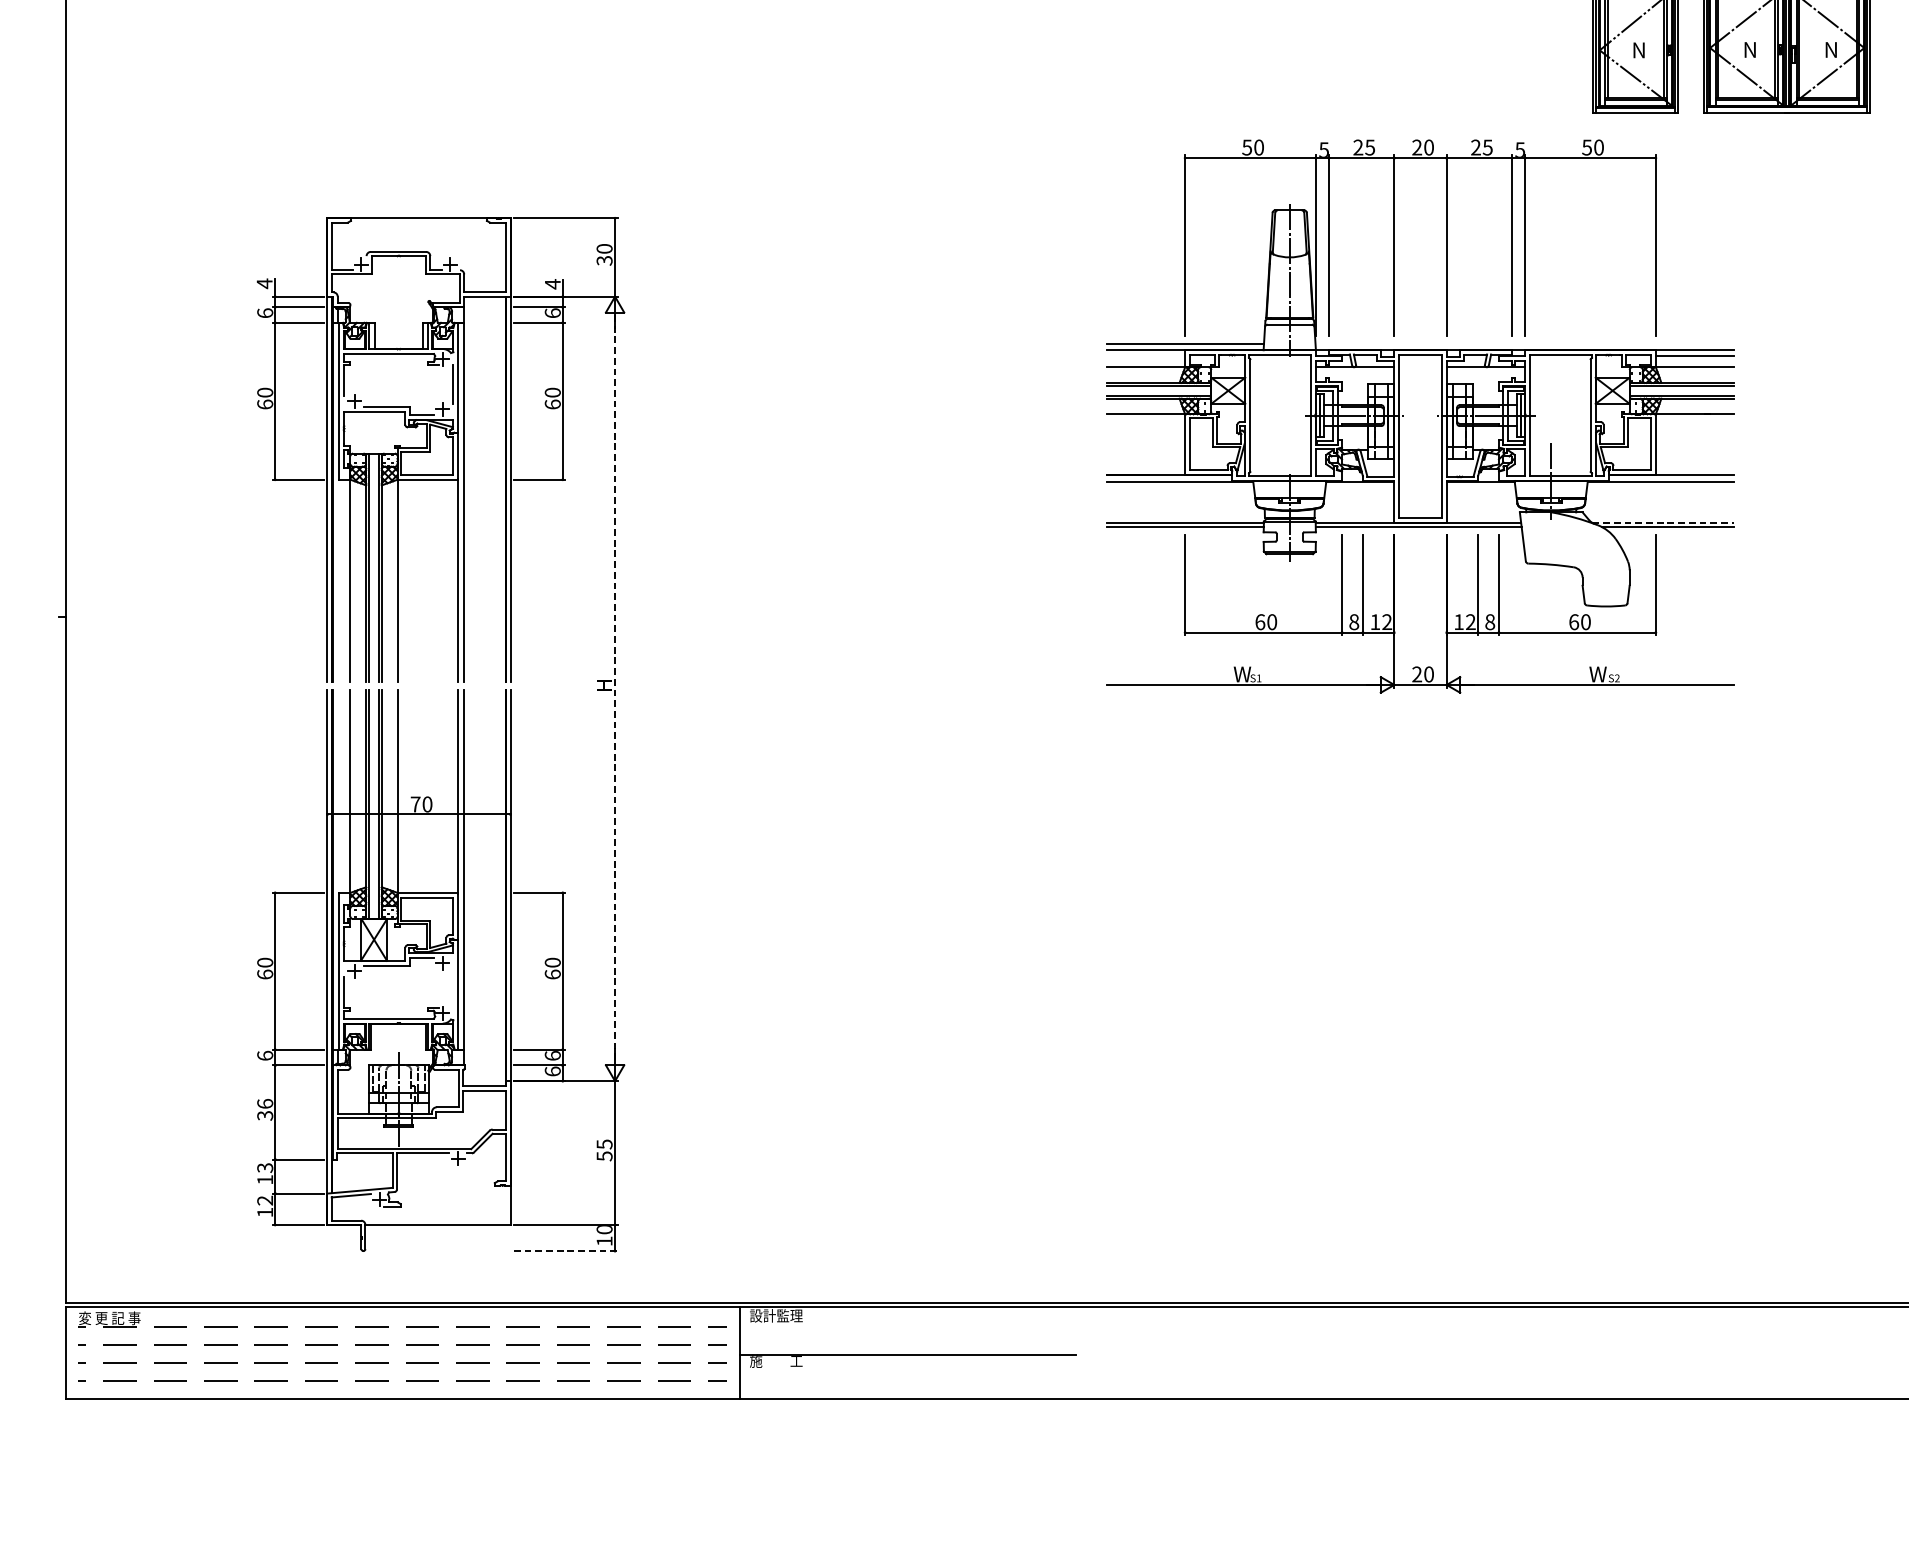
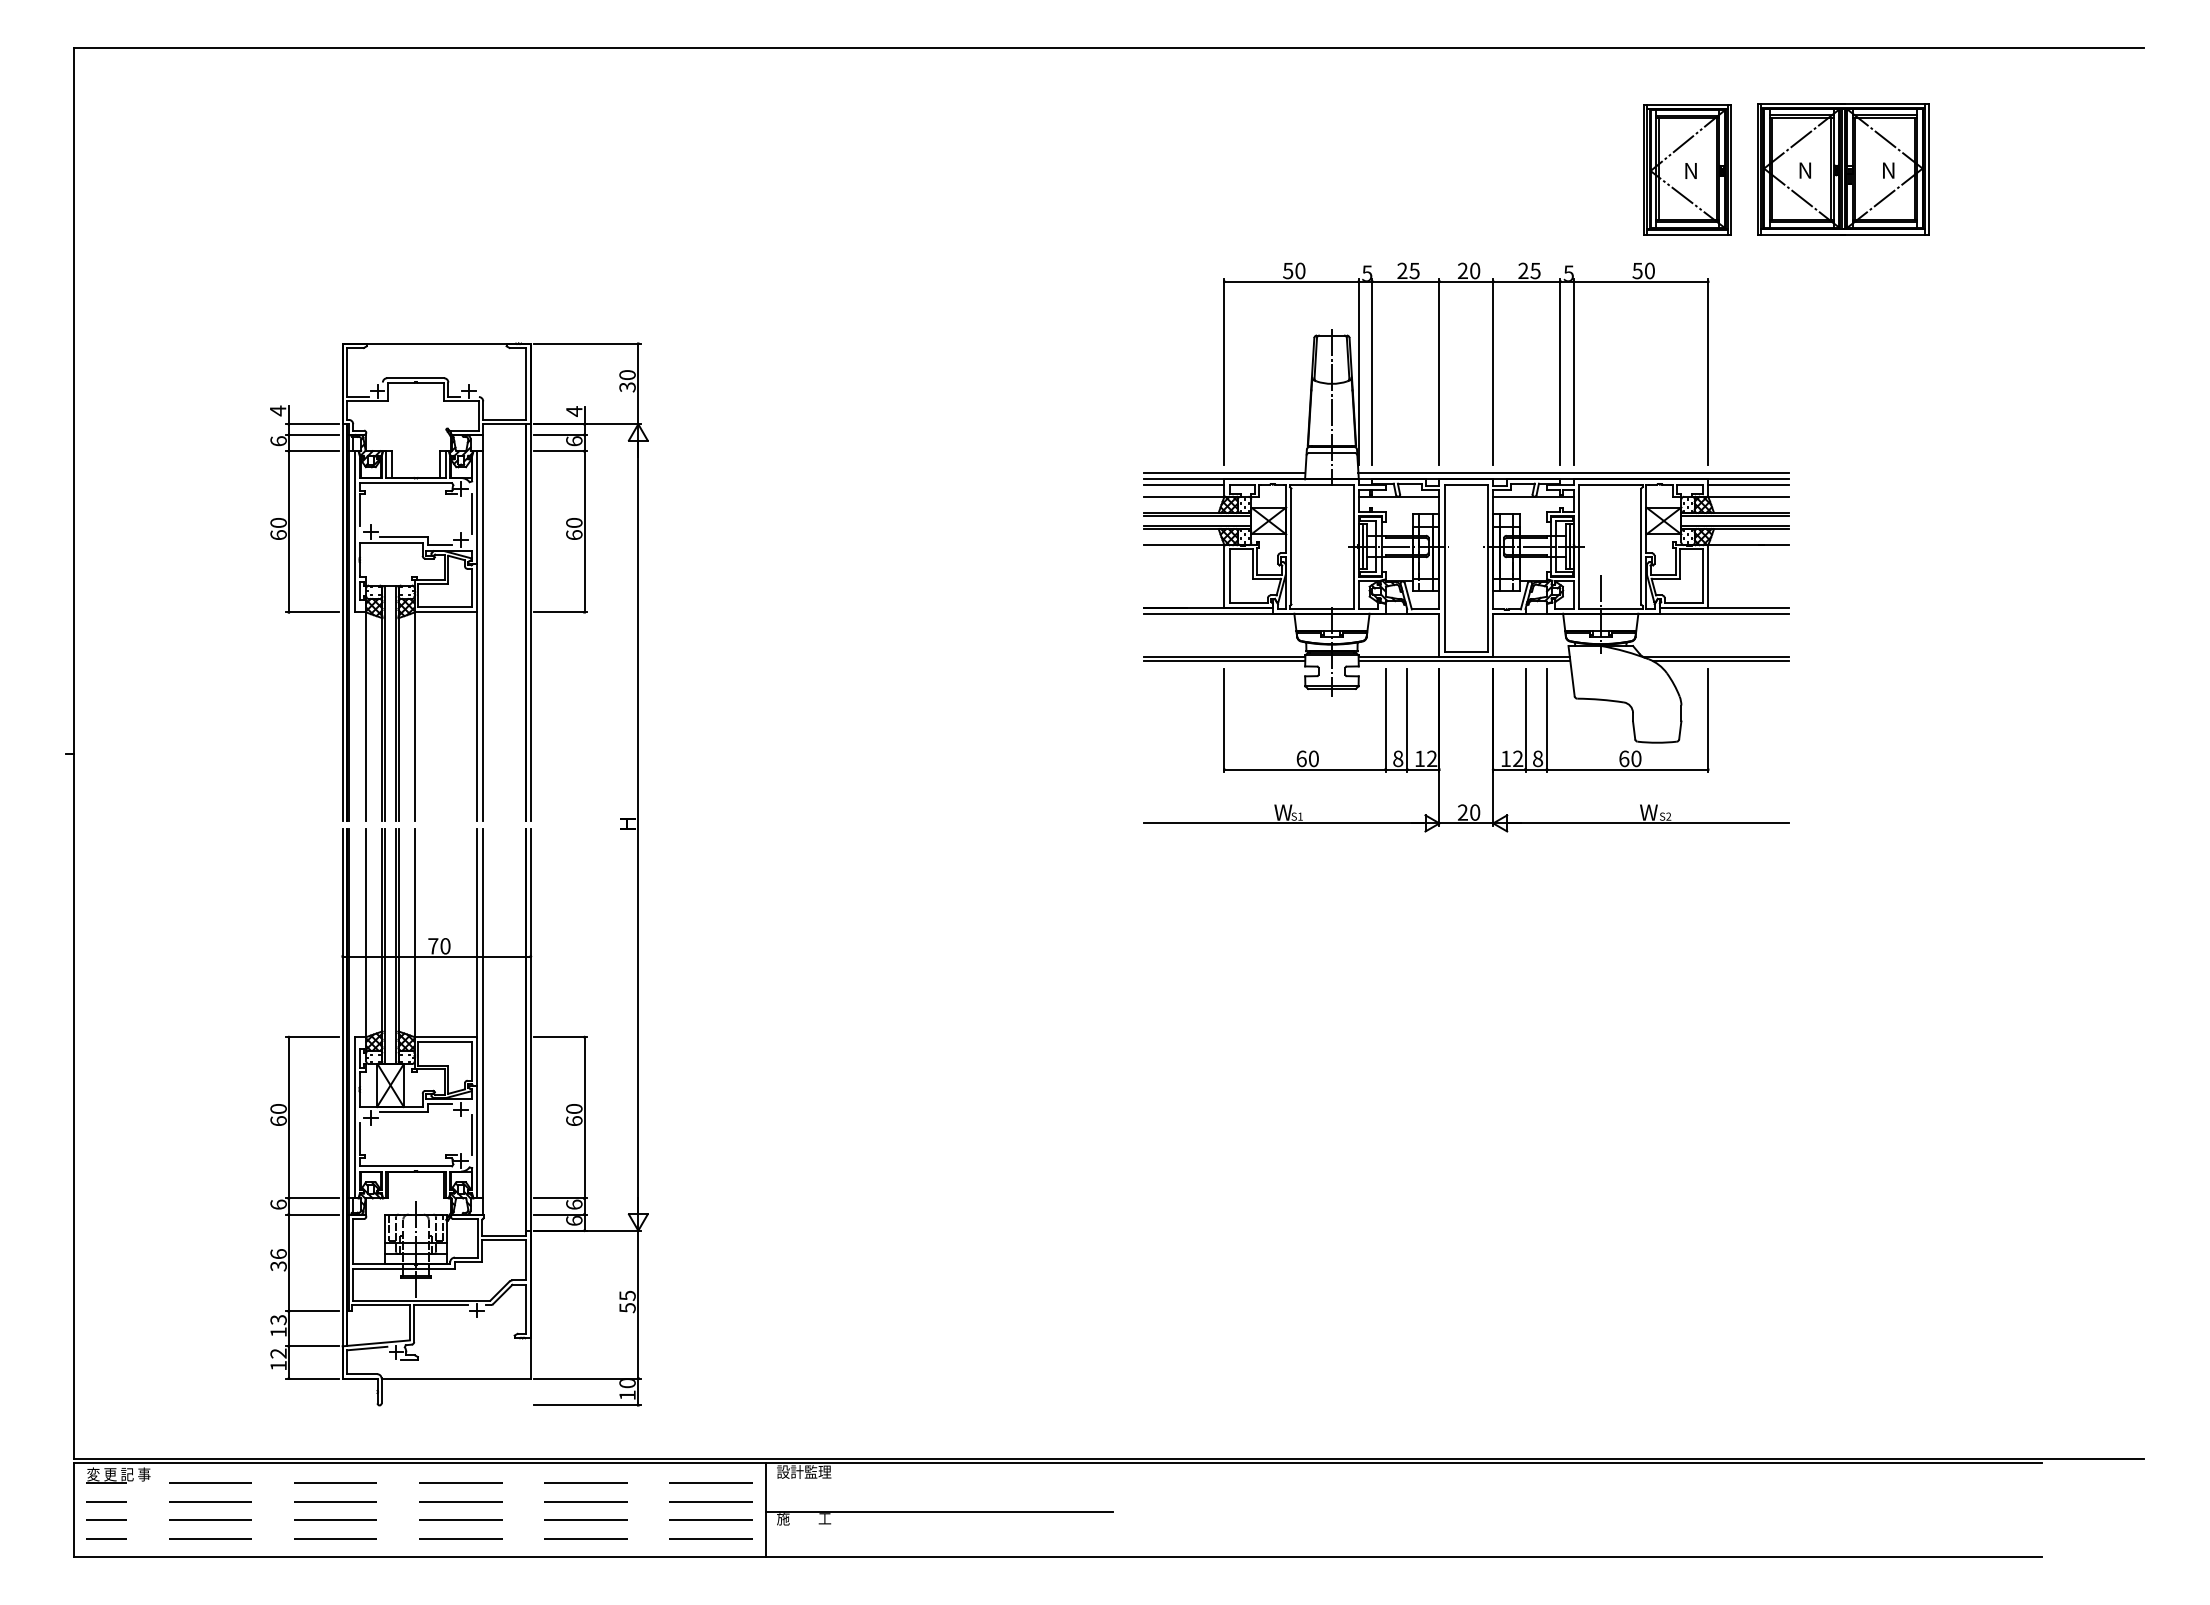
line: (1524, 344) -> (1573, 473), added
line: (1145, 356) -> (1183, 485), added
line: (1663, 522) -> (1716, 656), dashed -> solid
line: (615, 688) -> (638, 827), dashed -> solid
line: (453, 988) -> (472, 1135), added
line: (566, 1251) -> (588, 1405), dashed -> solid

